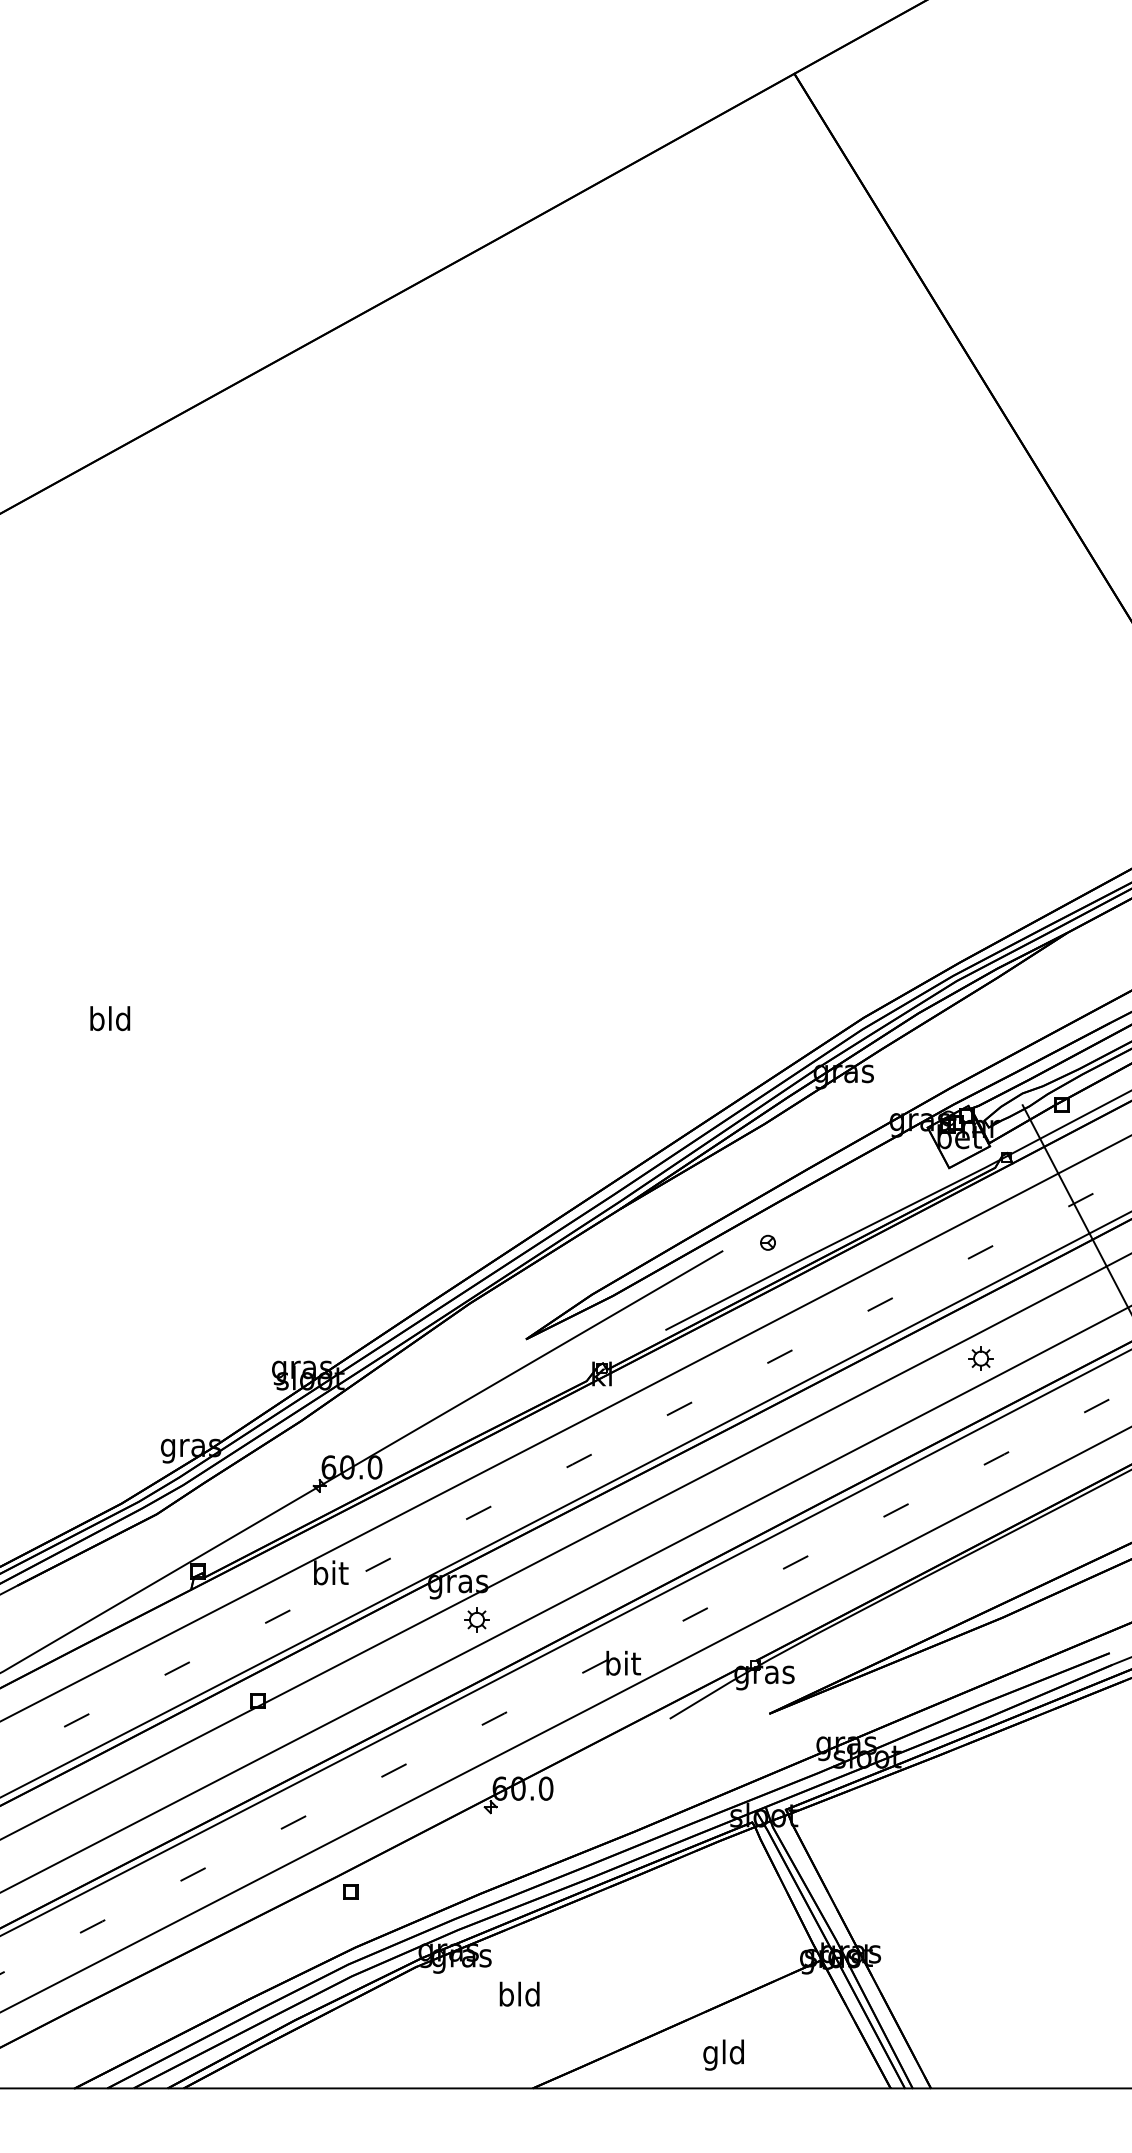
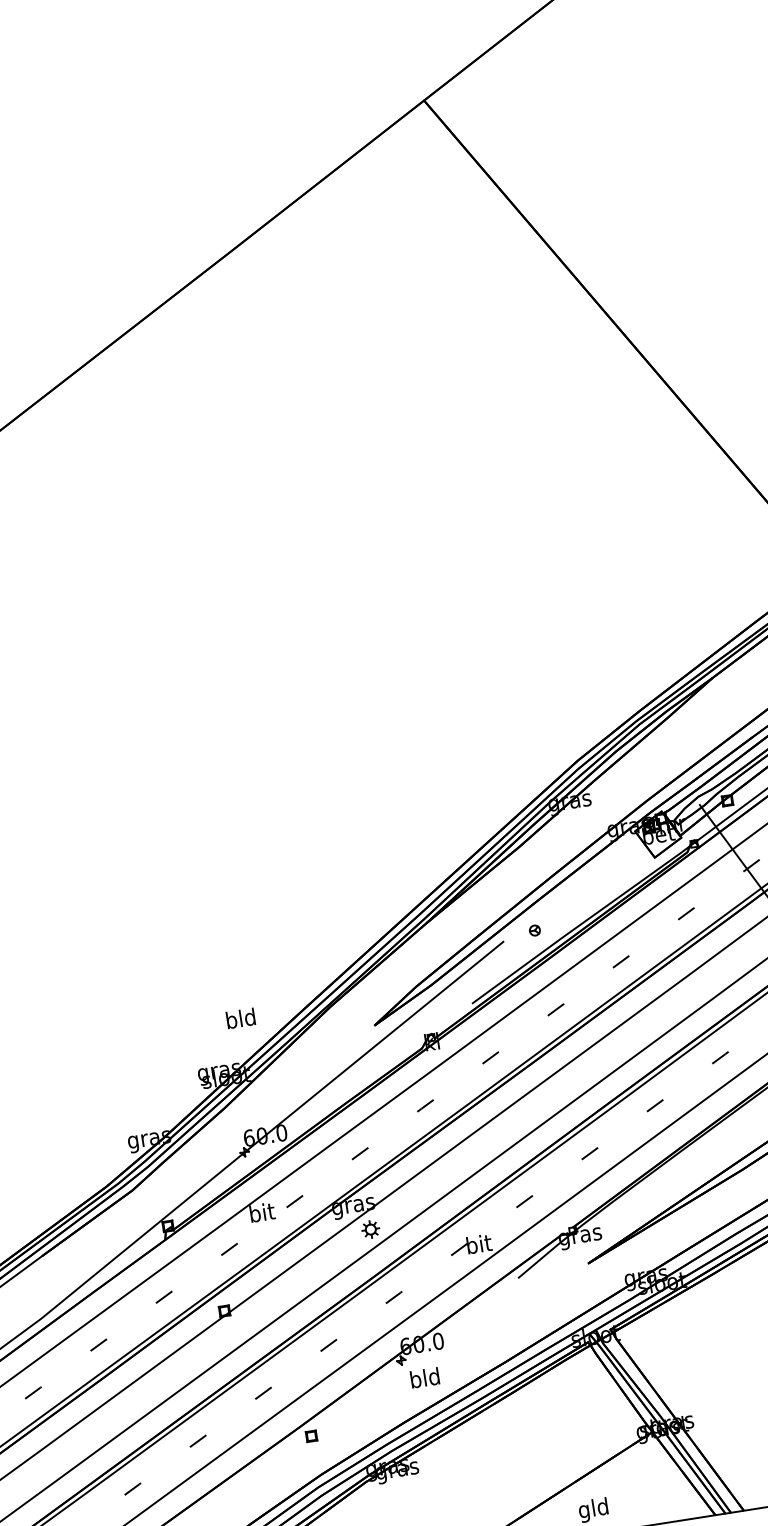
text: (110, 1018) -> (240, 1018), moved
part: (980, 1358) -> (698, 988), removed
text: (519, 1993) -> (424, 1377), moved

